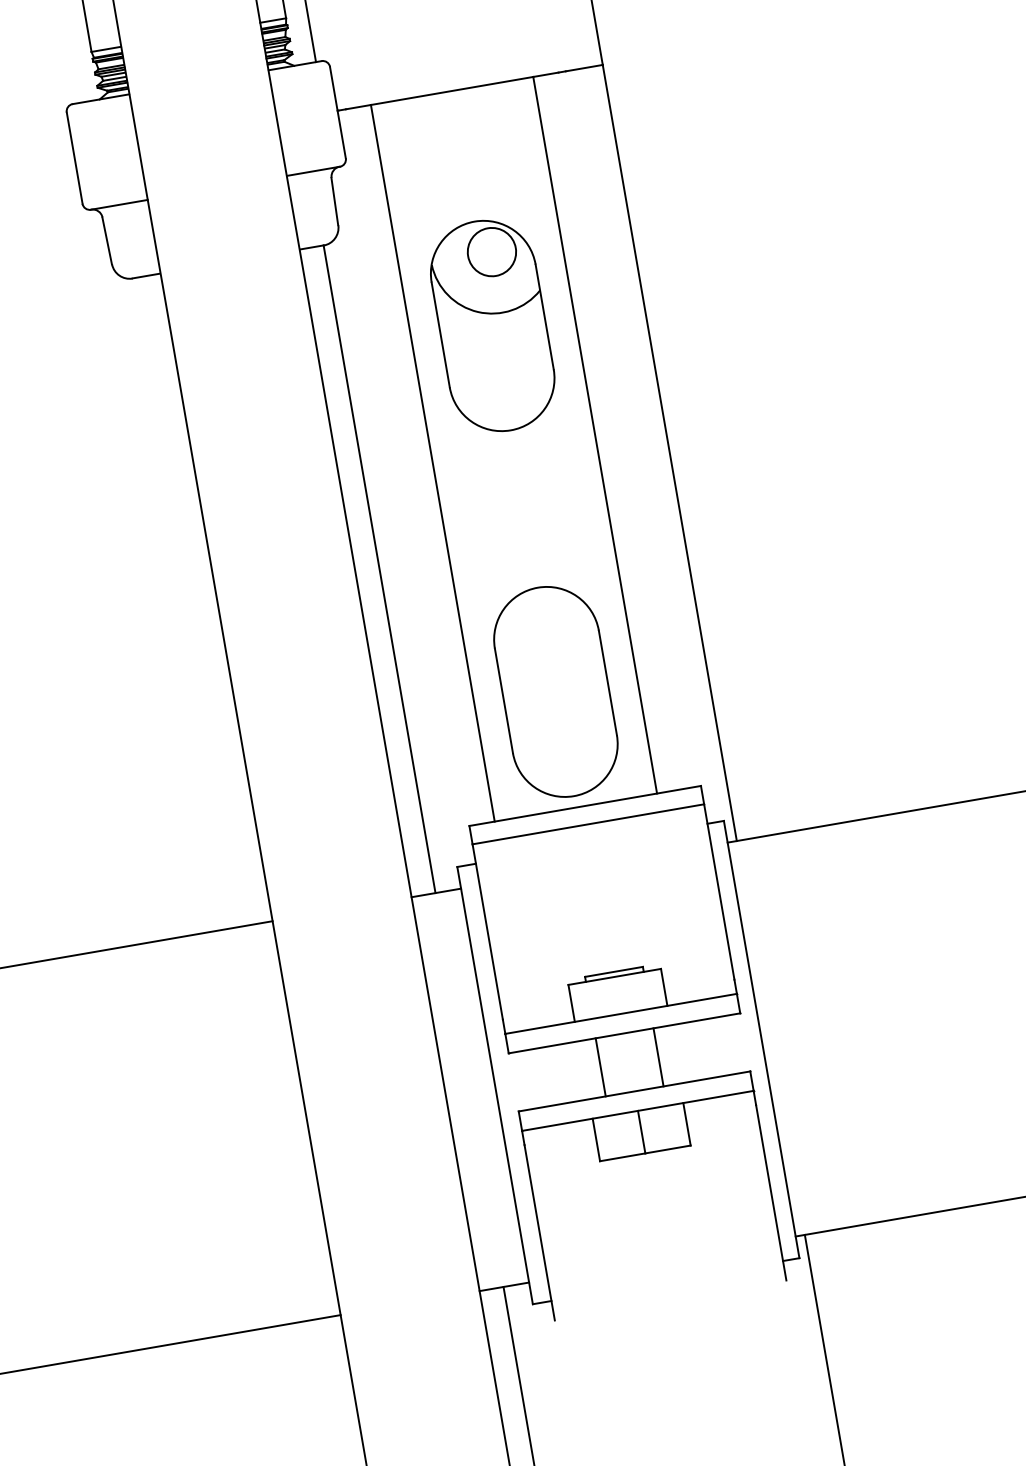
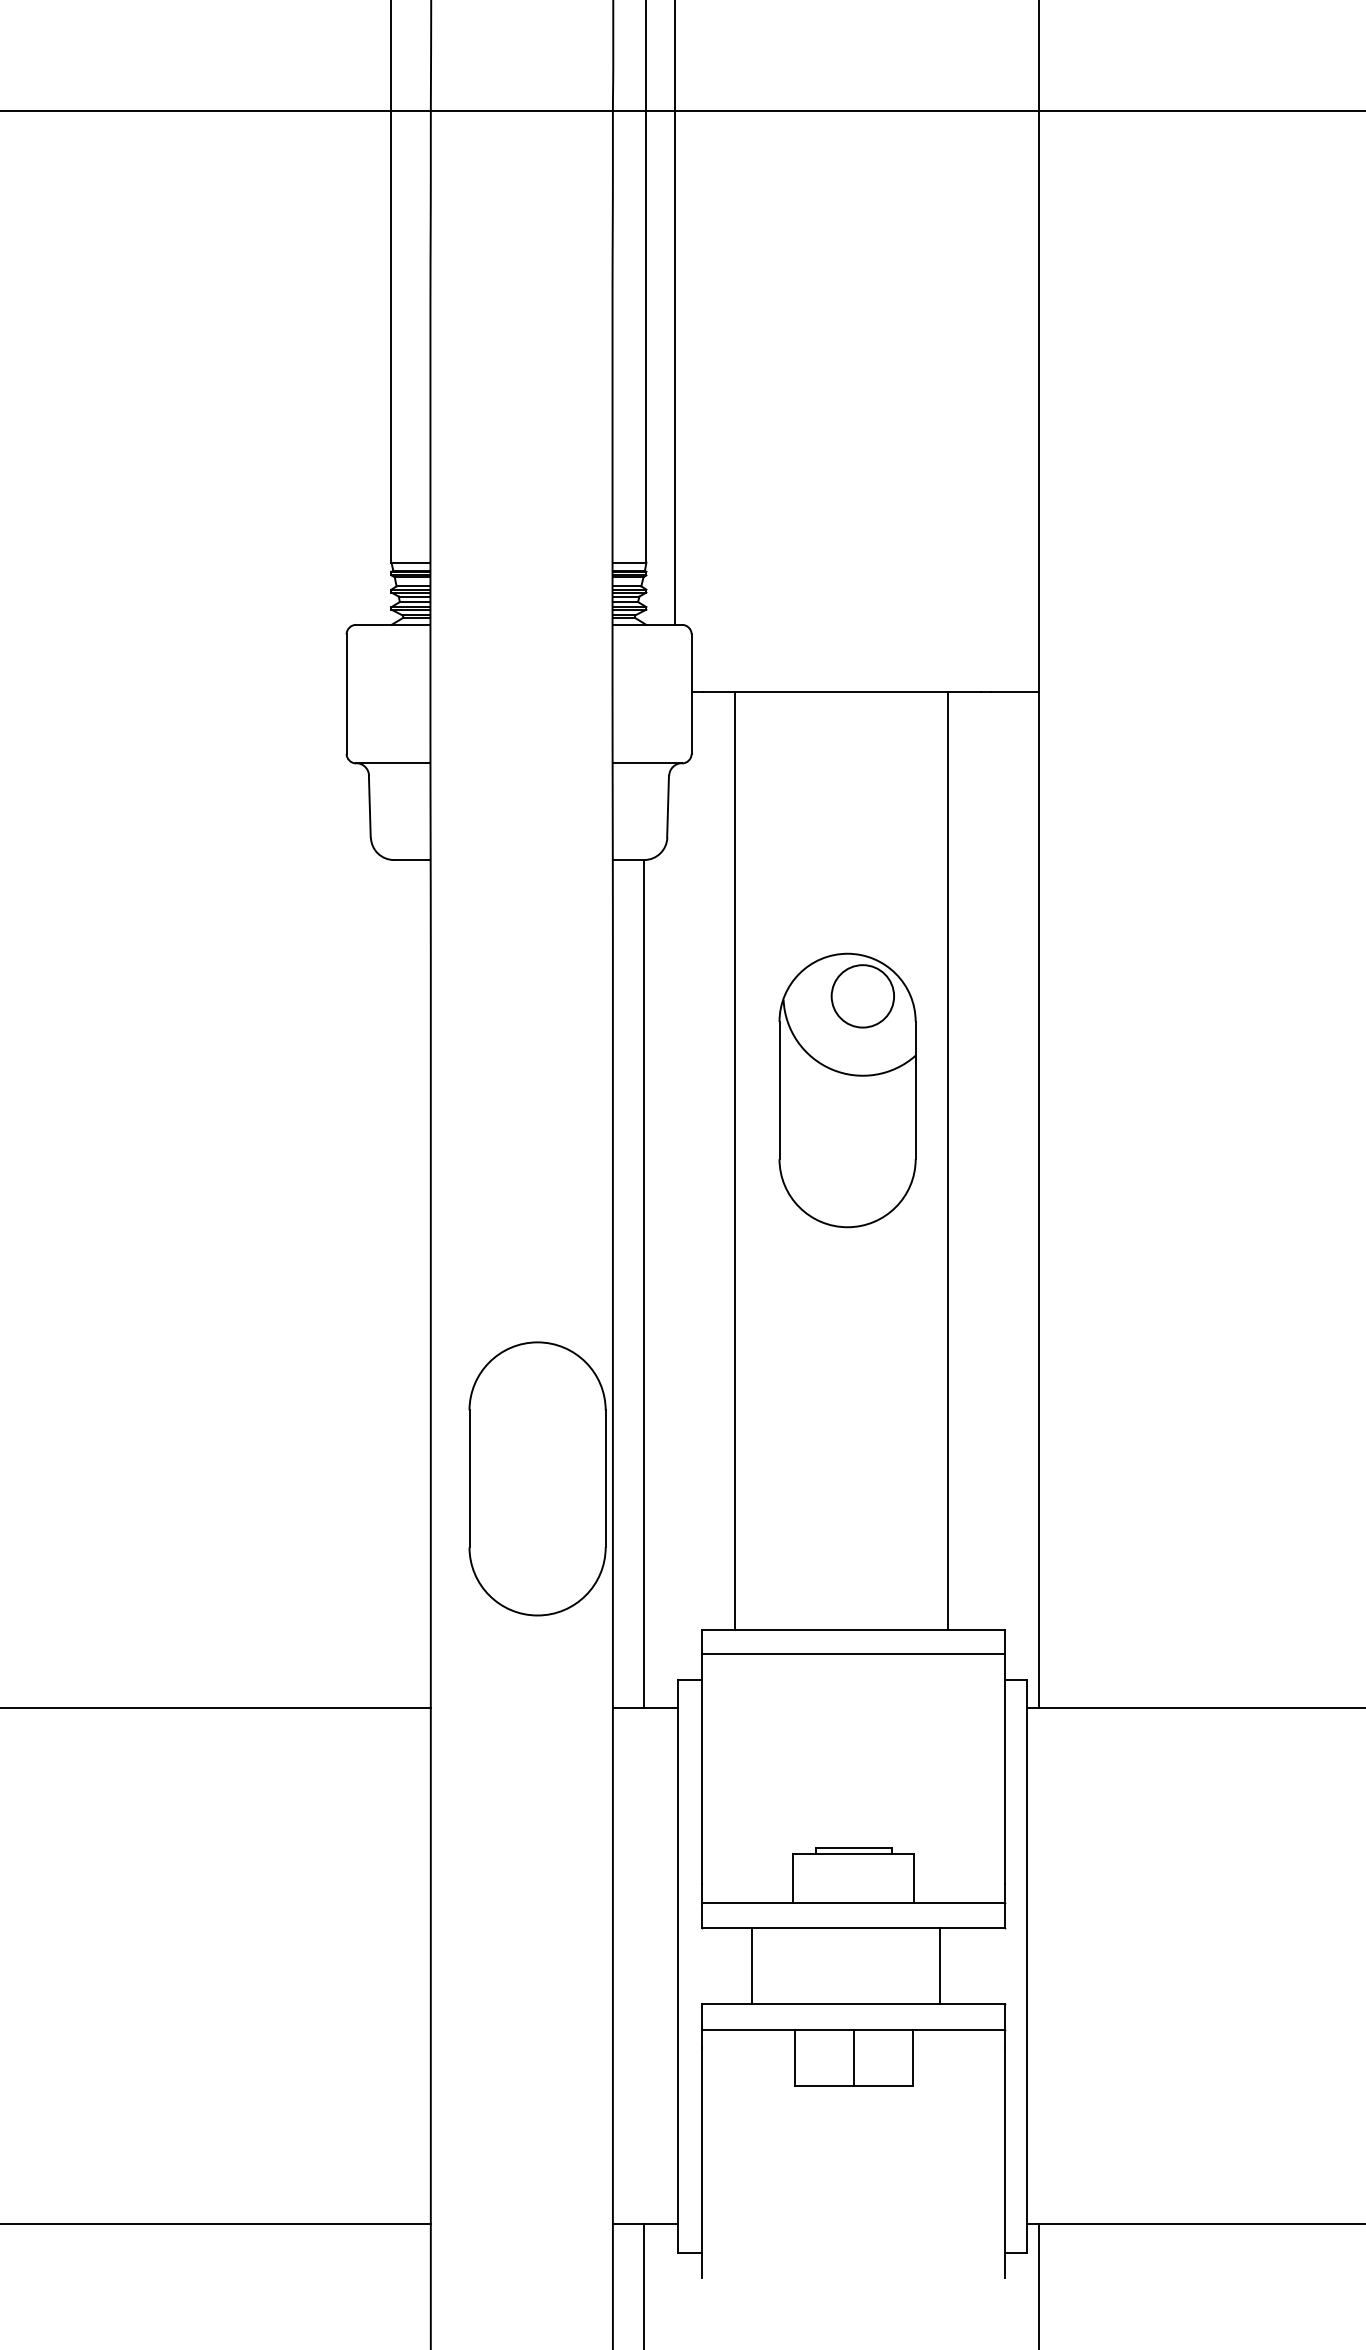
part: (492, 326) -> (847, 1090), moved
part: (555, 691) -> (537, 1478), moved
line: (658, 1057) -> (939, 1966), moved
line: (601, 1067) -> (752, 1966), moved

